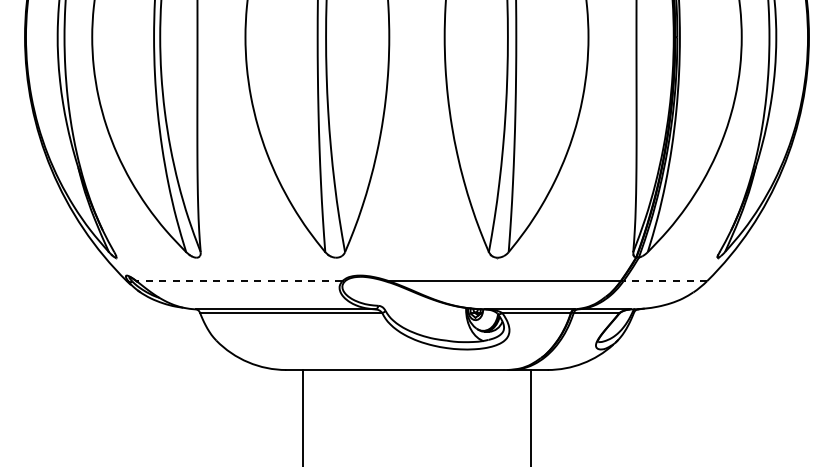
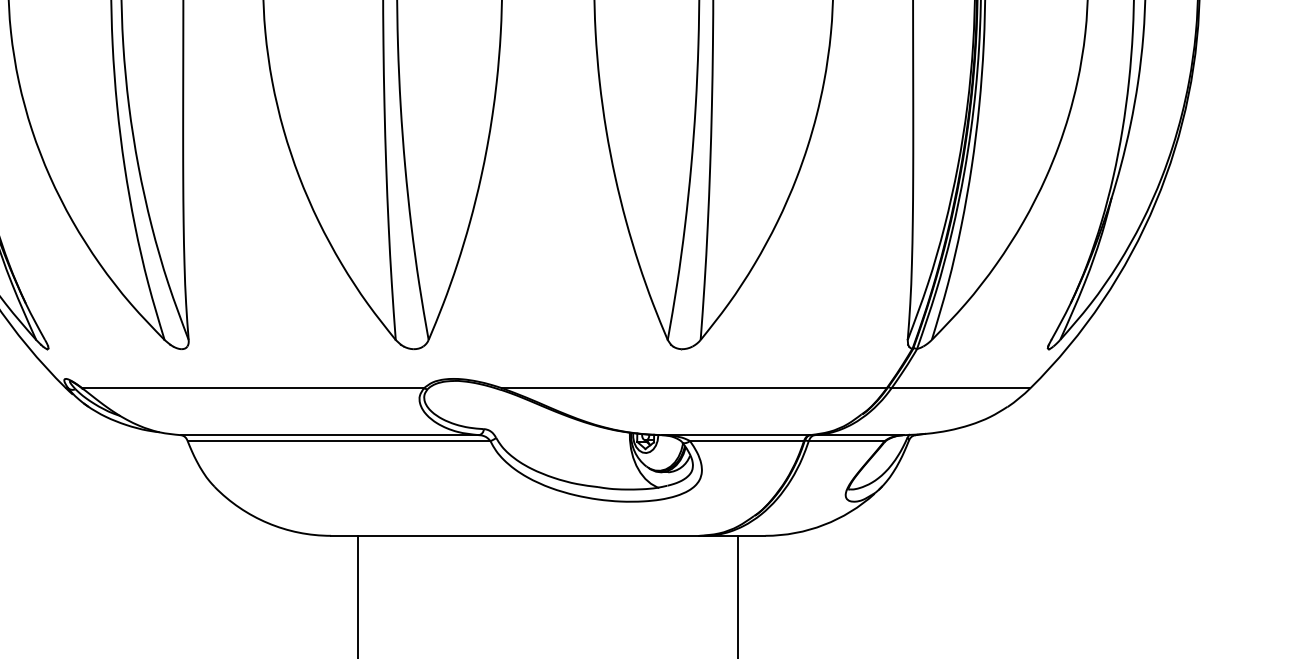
line: (239, 281) -> (253, 388), dashed -> solid
line: (665, 281) -> (961, 388), dashed -> solid

